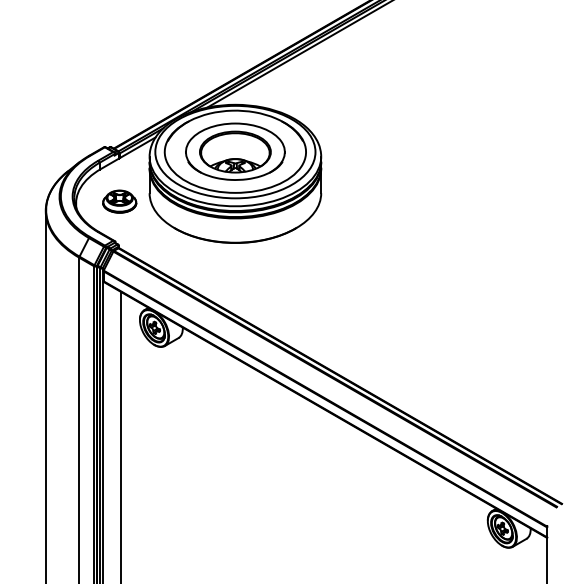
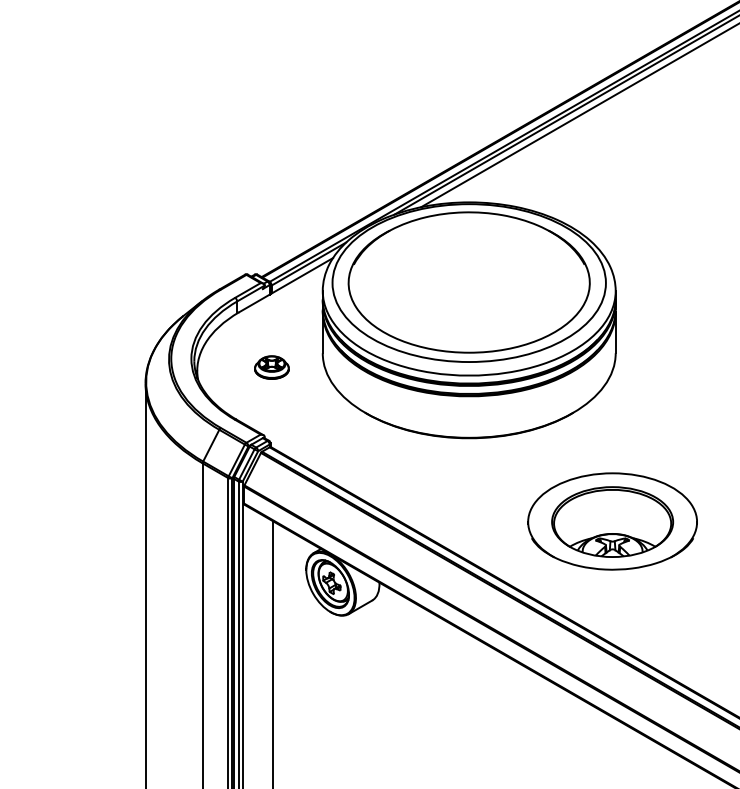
part: (235, 151) -> (612, 521), moved
part: (119, 201) -> (271, 367), size x0.6

